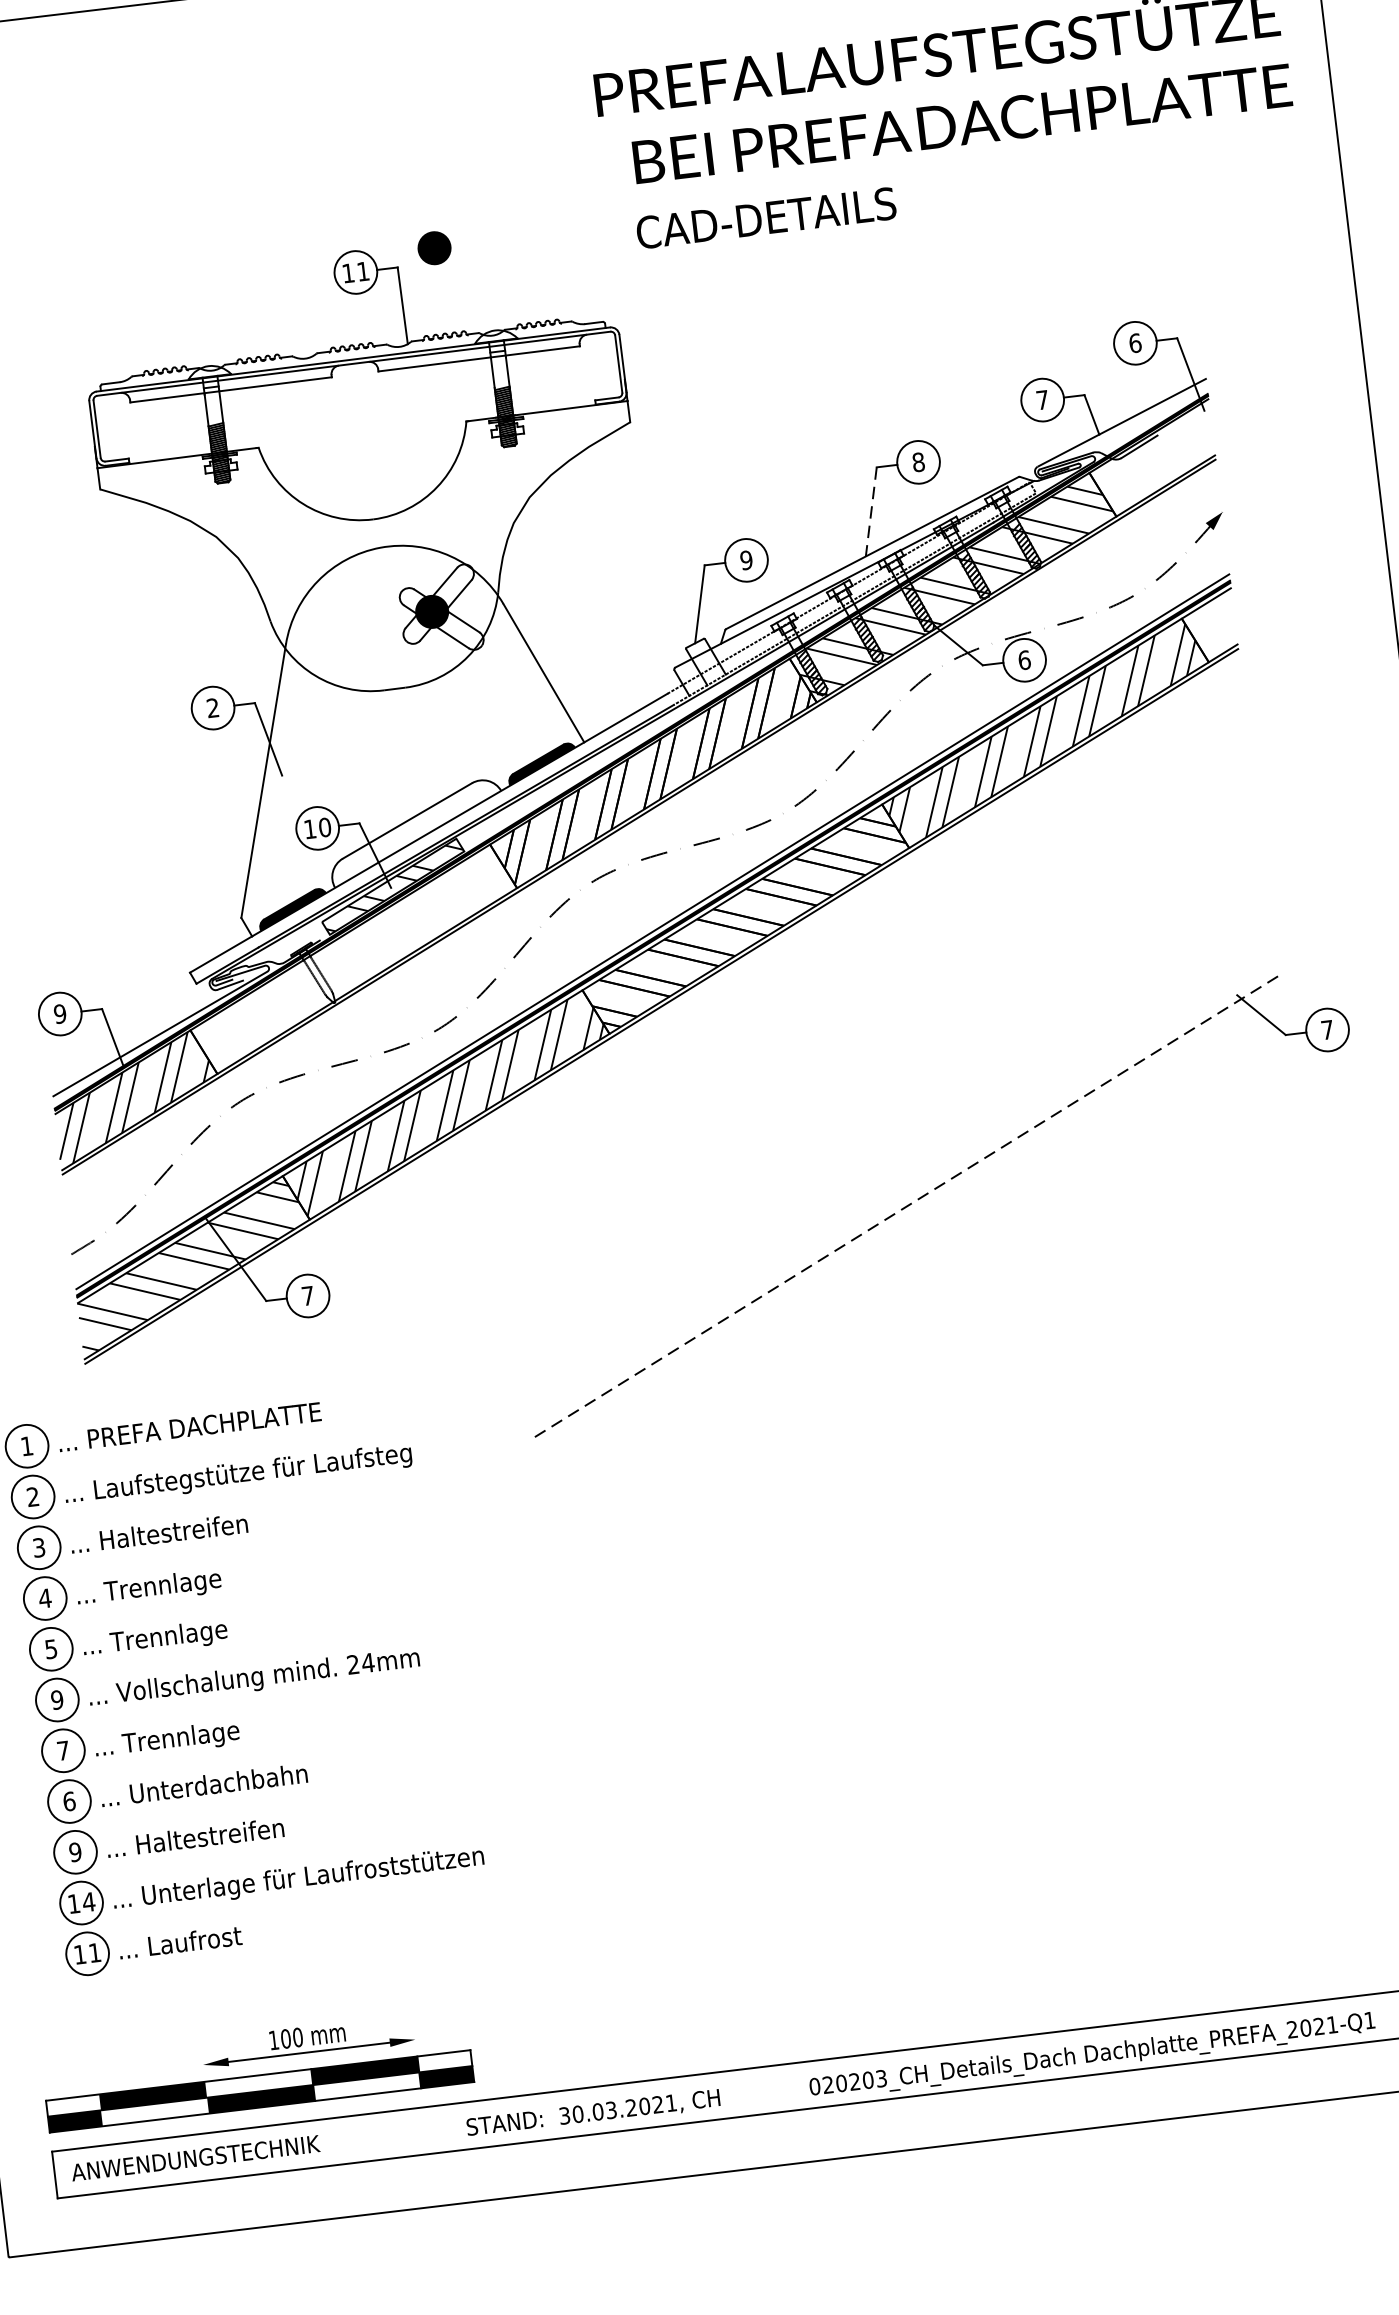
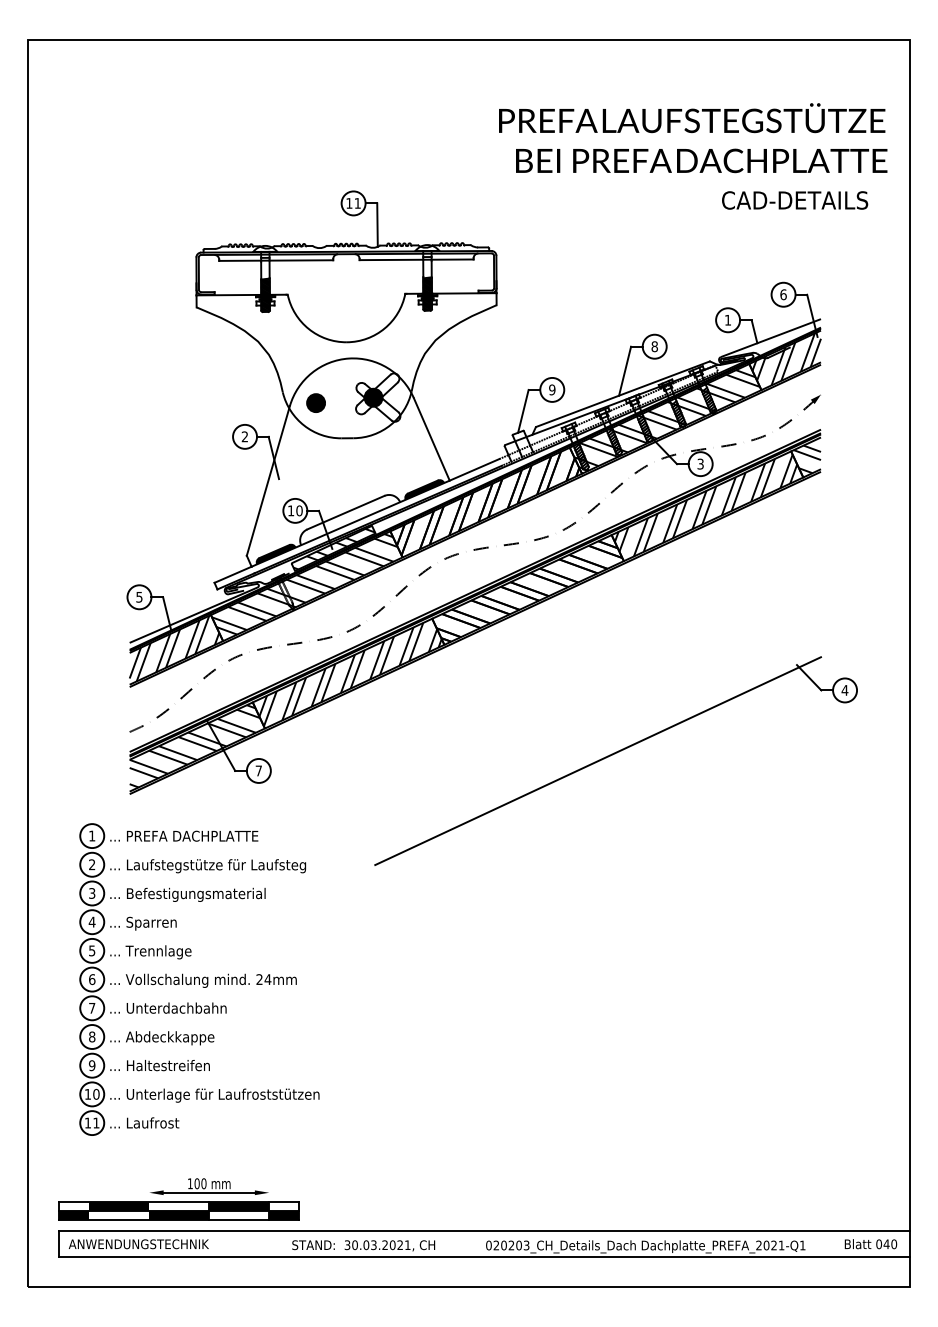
text: (767, 218) -> (795, 200), moved
part: (433, 247) -> (315, 402), moved
text: (1043, 400) -> (728, 320), 7 -> 1
hatch: (1154, 457) -> (786, 359), added
line: (870, 512) -> (624, 371), dashed -> solid
hatch: (1210, 629) -> (806, 459), added
text: (1024, 659) -> (700, 463), 6 -> 3
hatch: (349, 956) -> (304, 584), added
text: (60, 1012) -> (139, 596), 9 -> 5
text: (1326, 1030) -> (844, 690), 7 -> 4
line: (906, 1207) -> (598, 761), dashed -> solid
text: (223, 1527) -> (196, 894), ... Haltestreifen -> ... Befestigungsmaterial
text: (162, 1586) -> (158, 923), ... Trennlage -> ... Sparren
text: (56, 1700) -> (91, 979), 9 -> 6
text: (210, 1735) -> (175, 1009), ... Trennlage -> ... Unterdachbahn
text: (218, 1786) -> (176, 1038), ... Unterdachbahn -> ... Abdeckkappe
text: (69, 1800) -> (92, 1036), 6 -> 8
text: (87, 1900) -> (95, 1093), 14 -> 10

